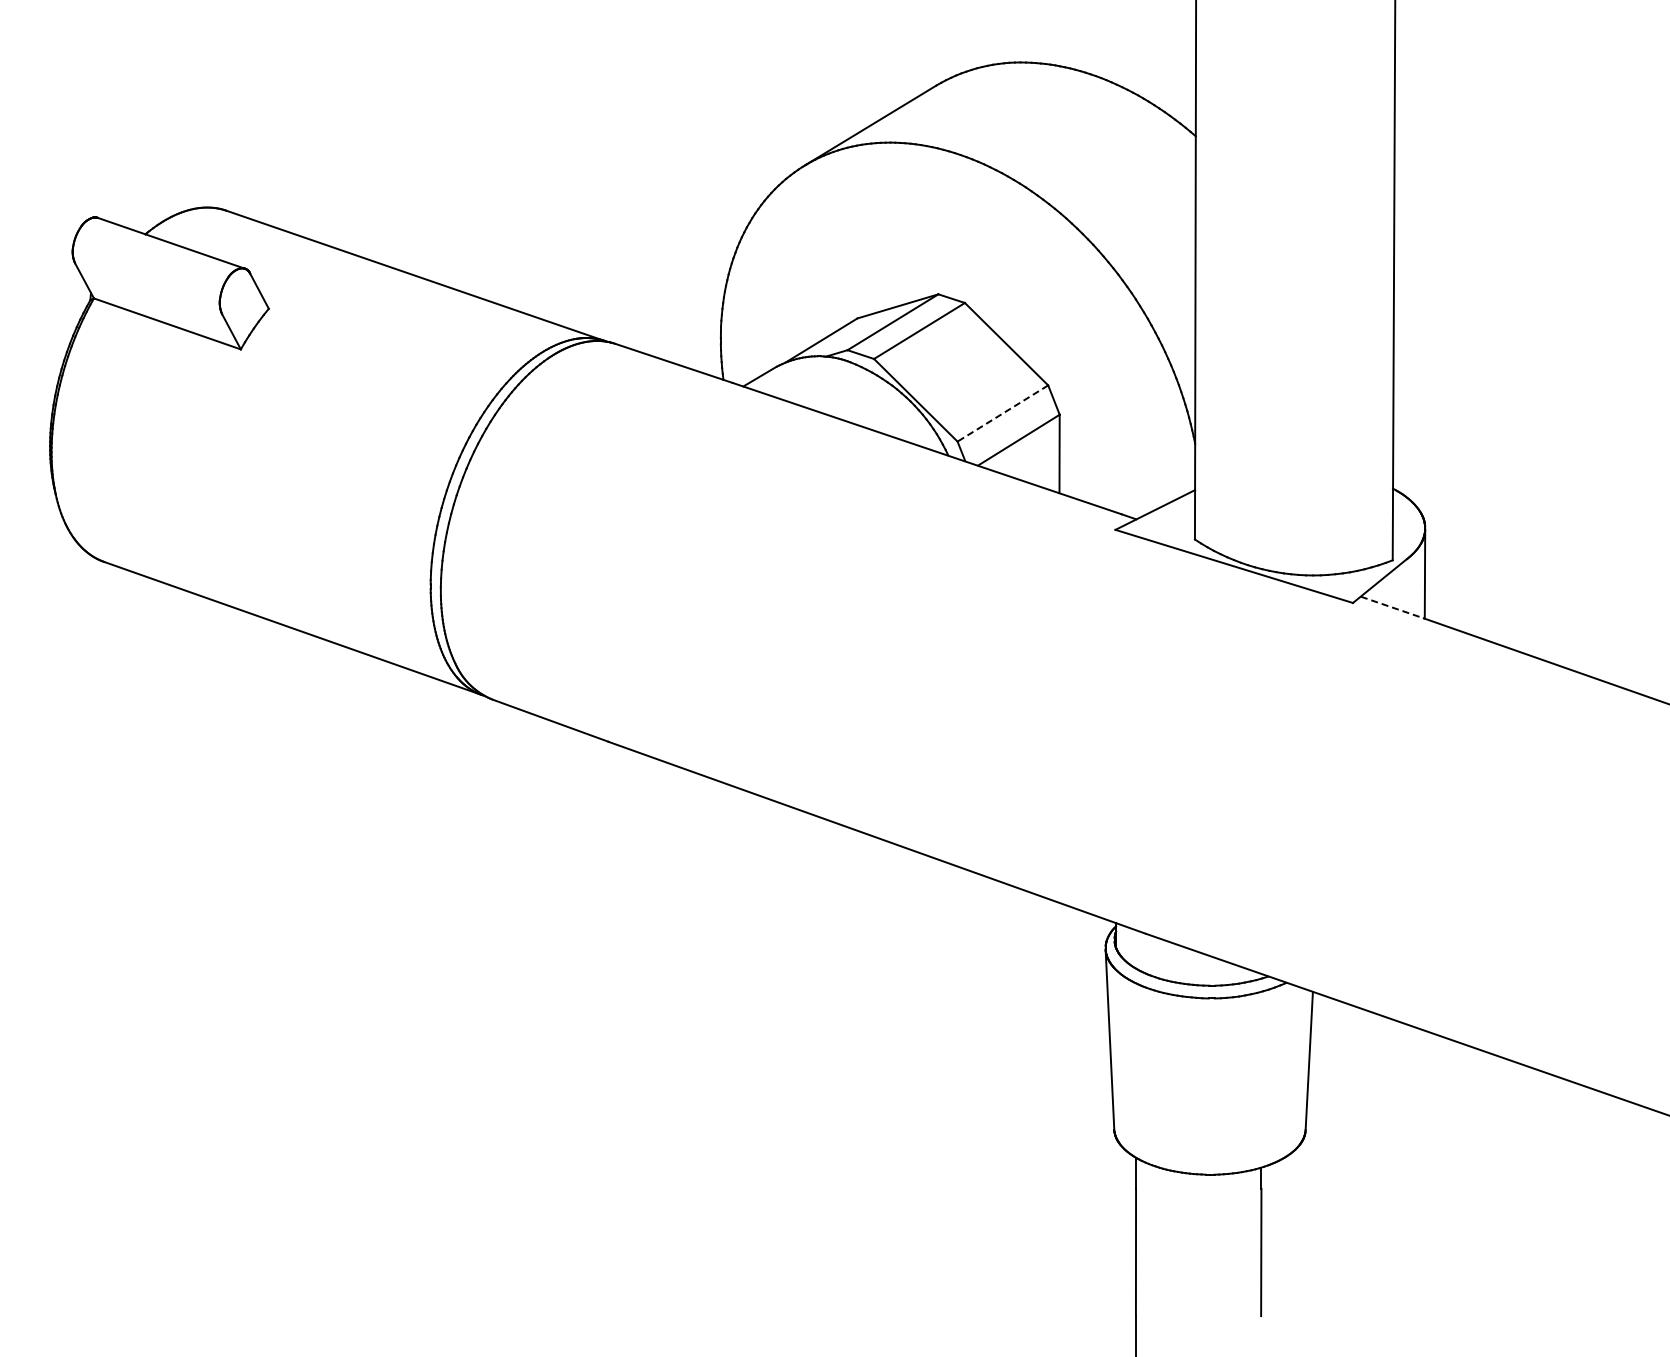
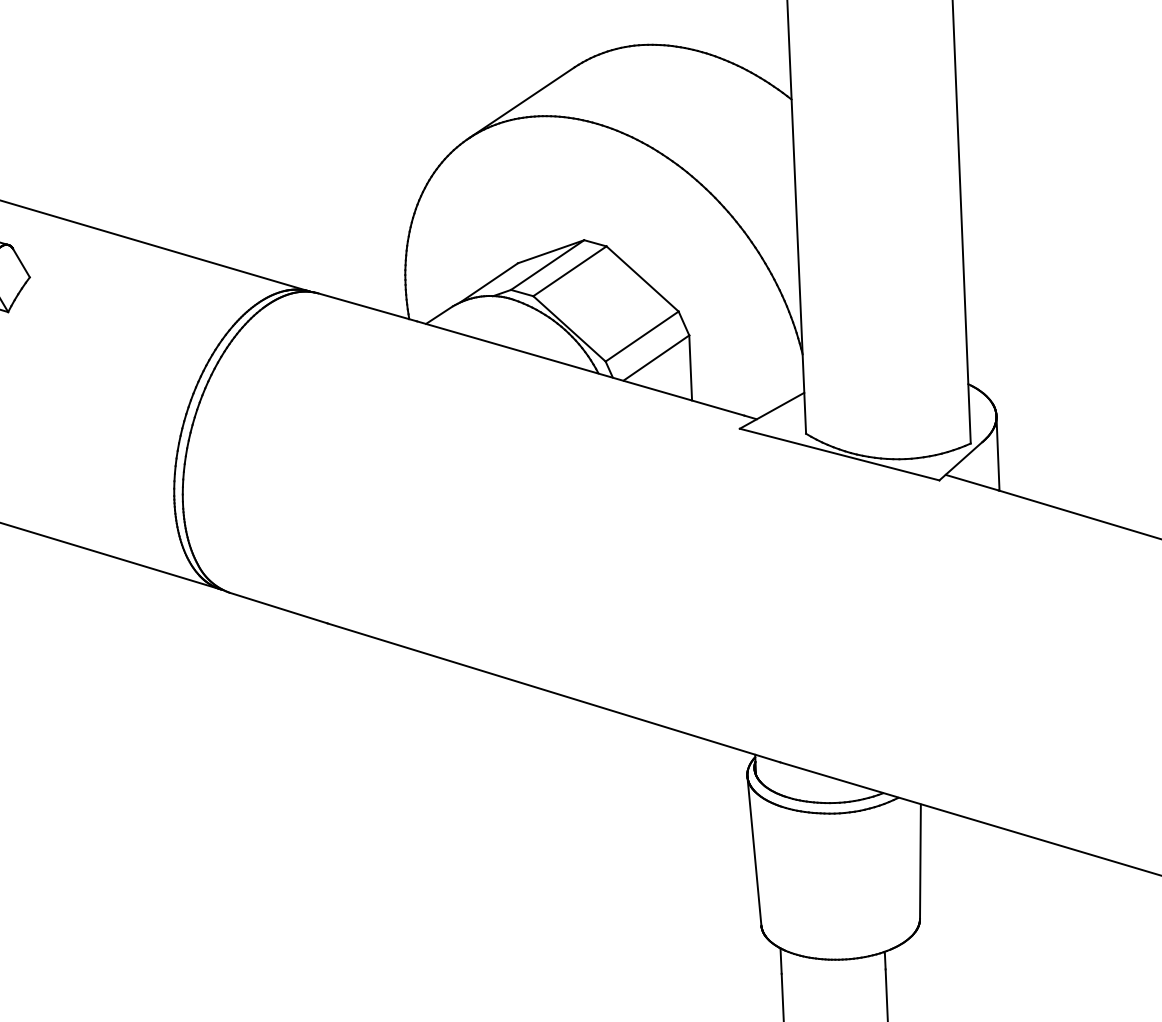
line: (1002, 413) -> (641, 336), dashed -> solid
line: (1392, 607) -> (972, 482), dashed -> solid

